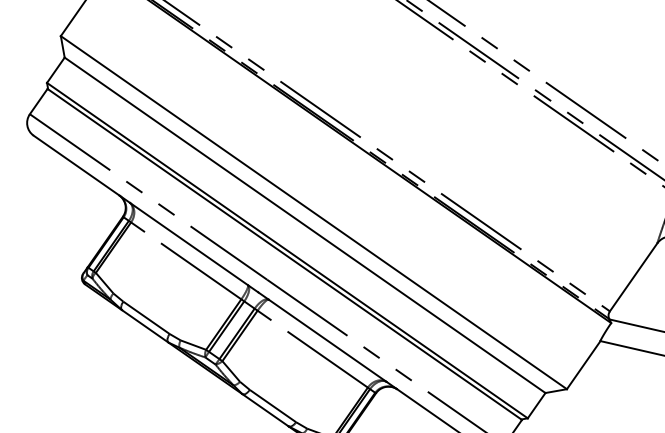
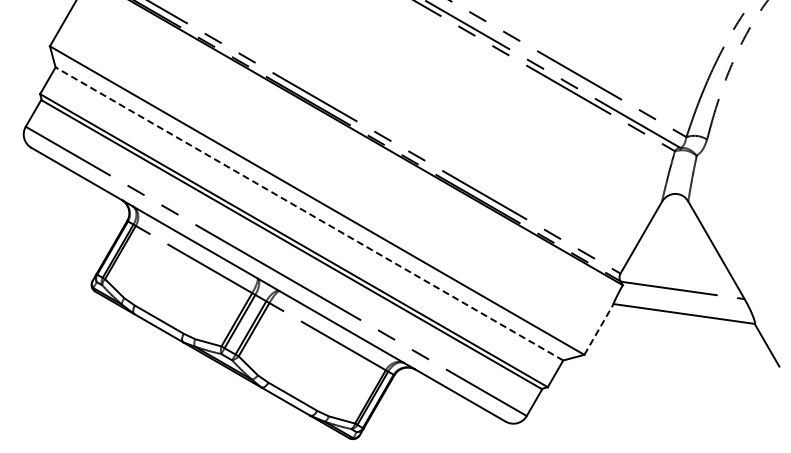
line: (305, 224) -> (309, 213), solid -> dashed
line: (584, 365) -> (599, 329), solid -> dashed

